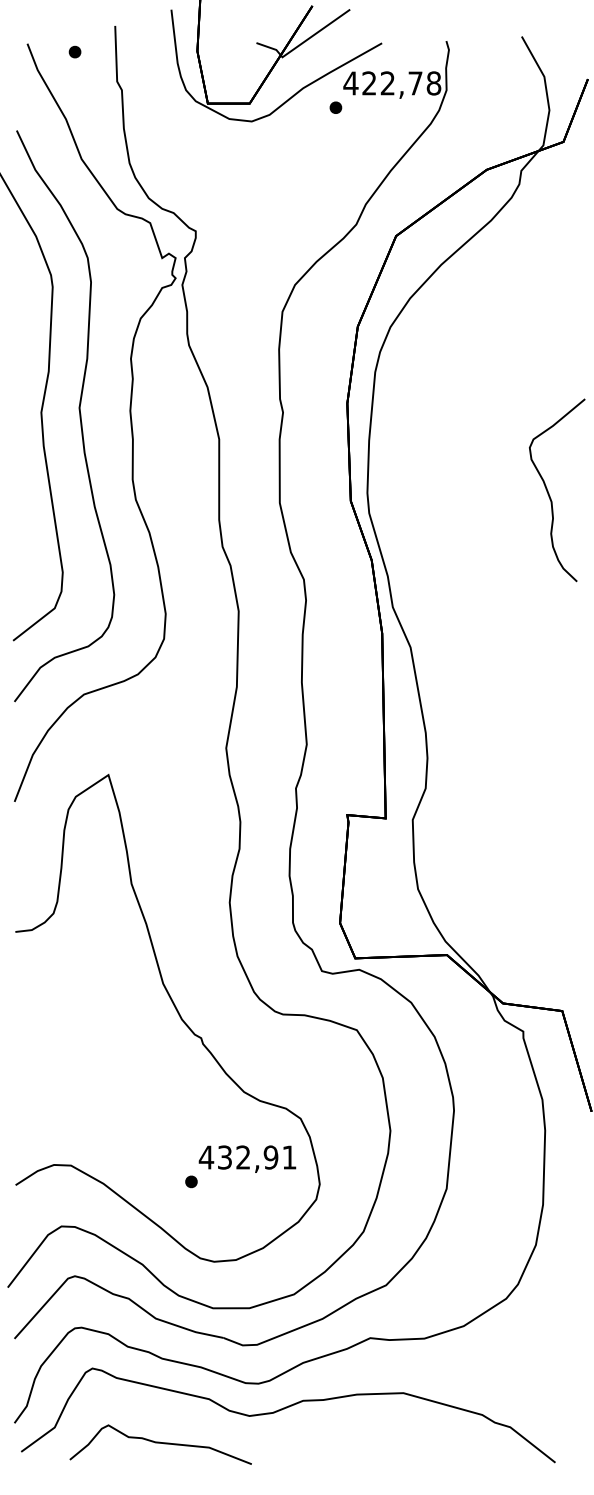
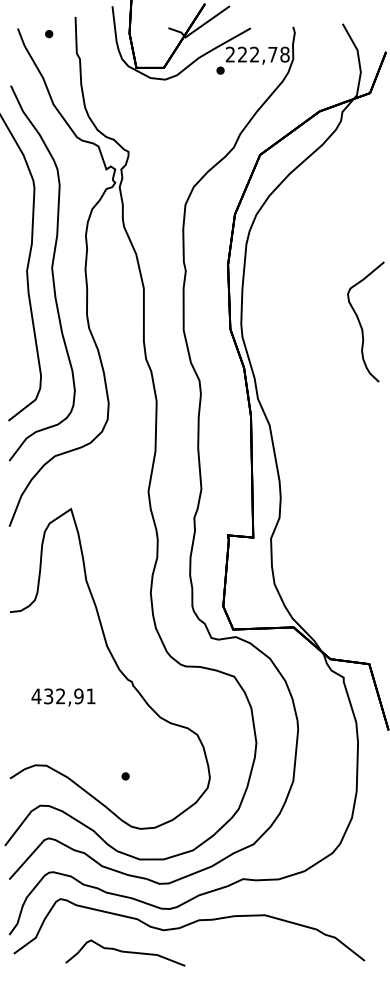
text: (351, 83) -> (230, 54), 422,78 -> 222,78
text: (247, 1159) -> (63, 697), moved
curve: (160, 1443) -> (125, 952), moved

